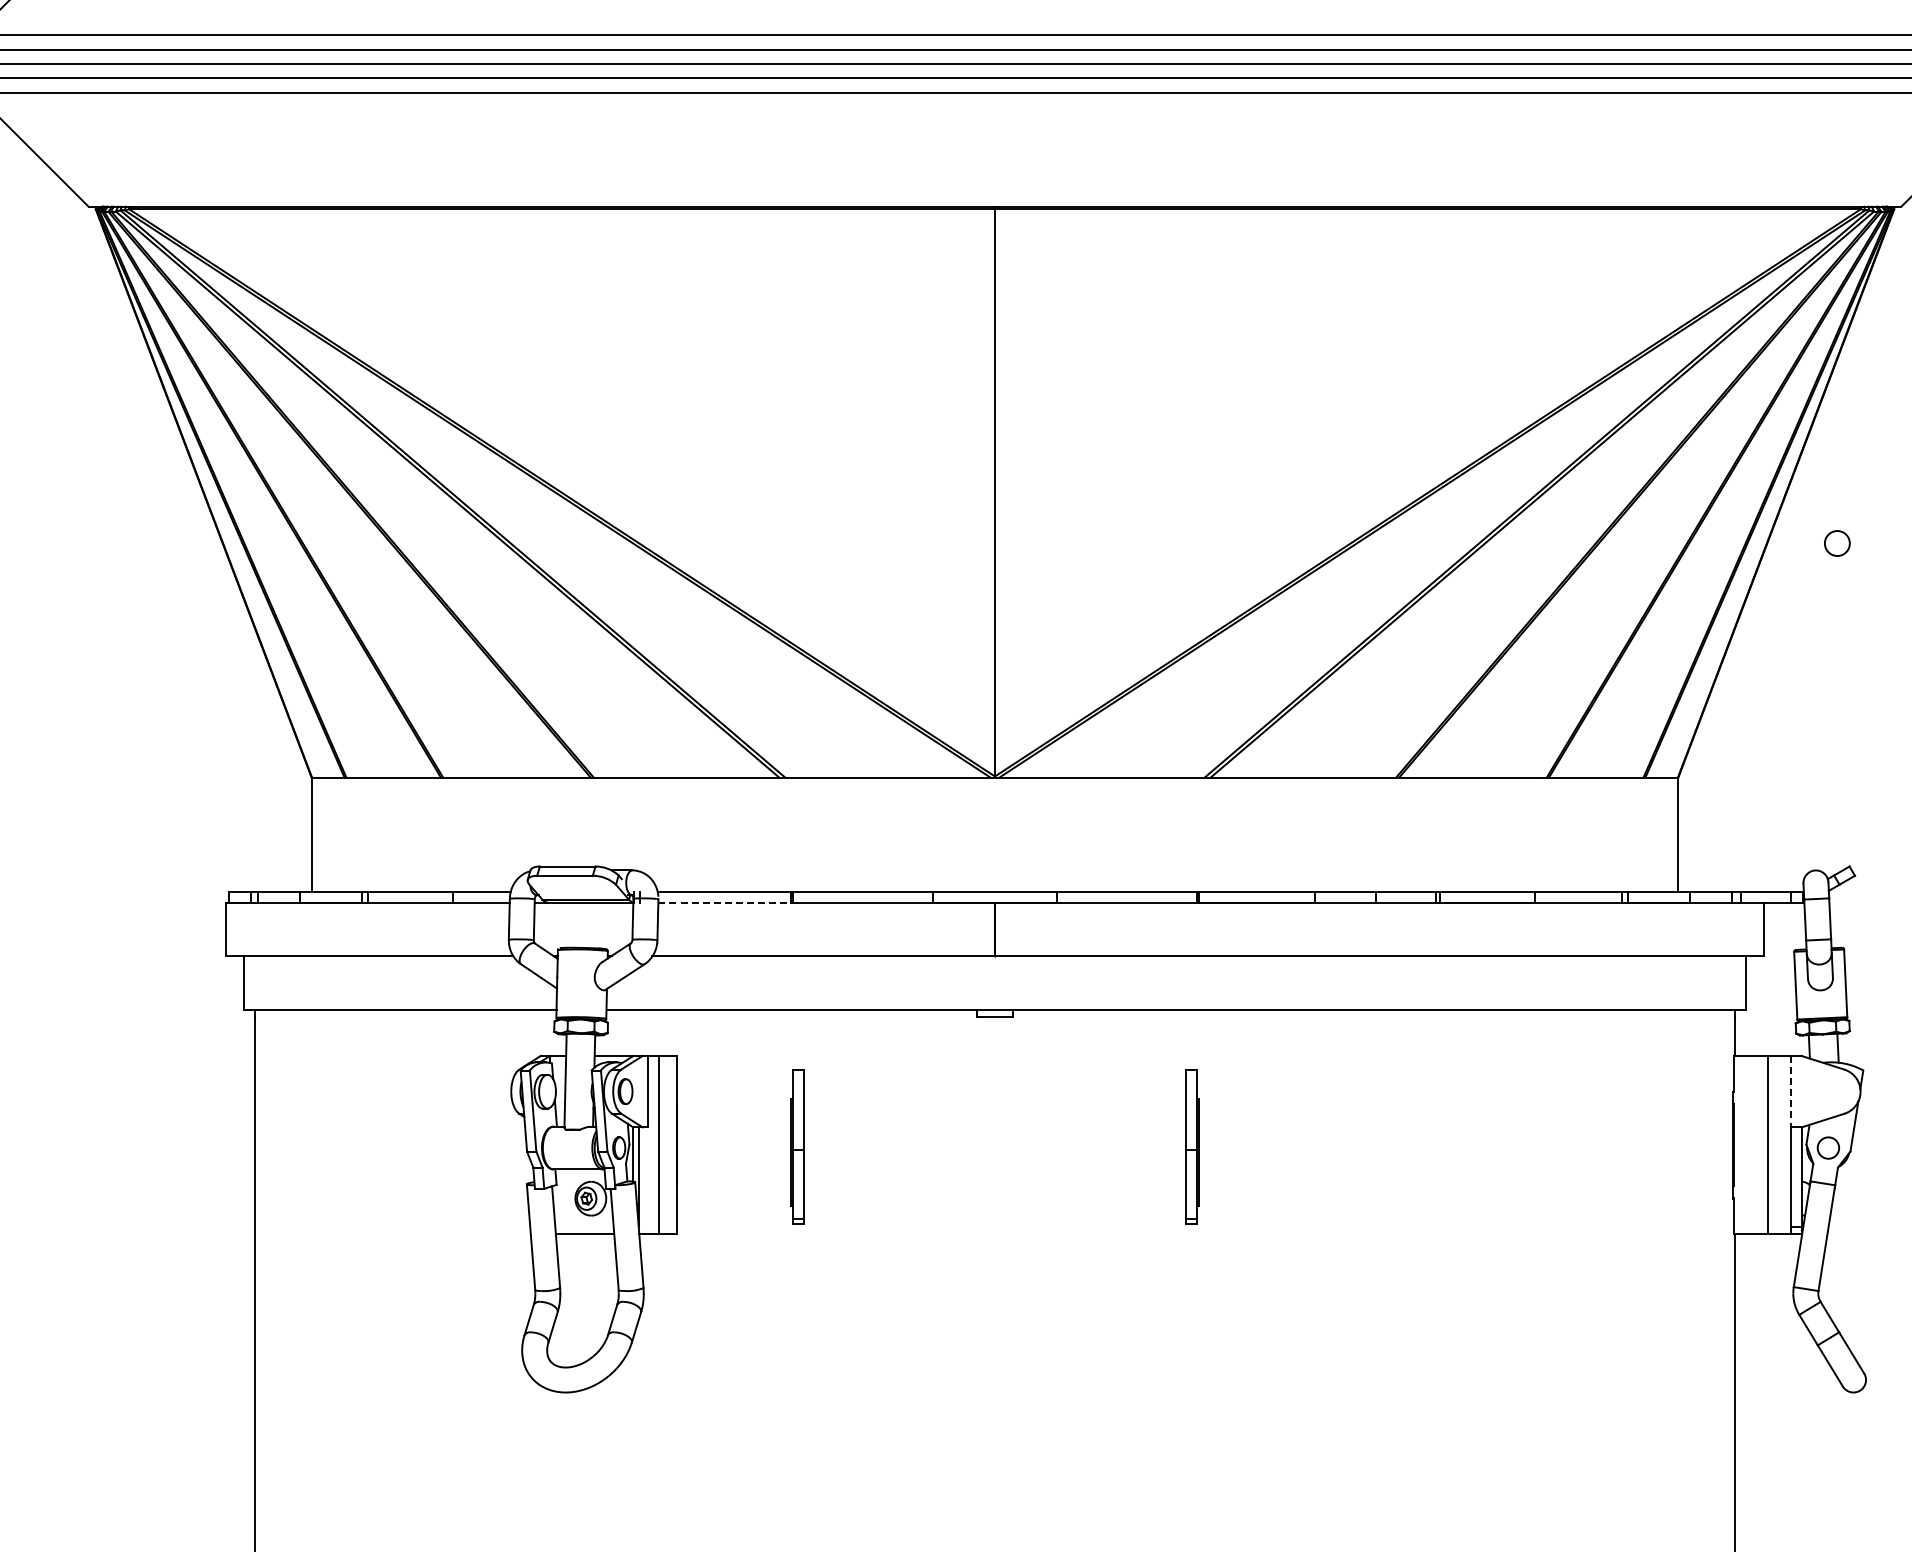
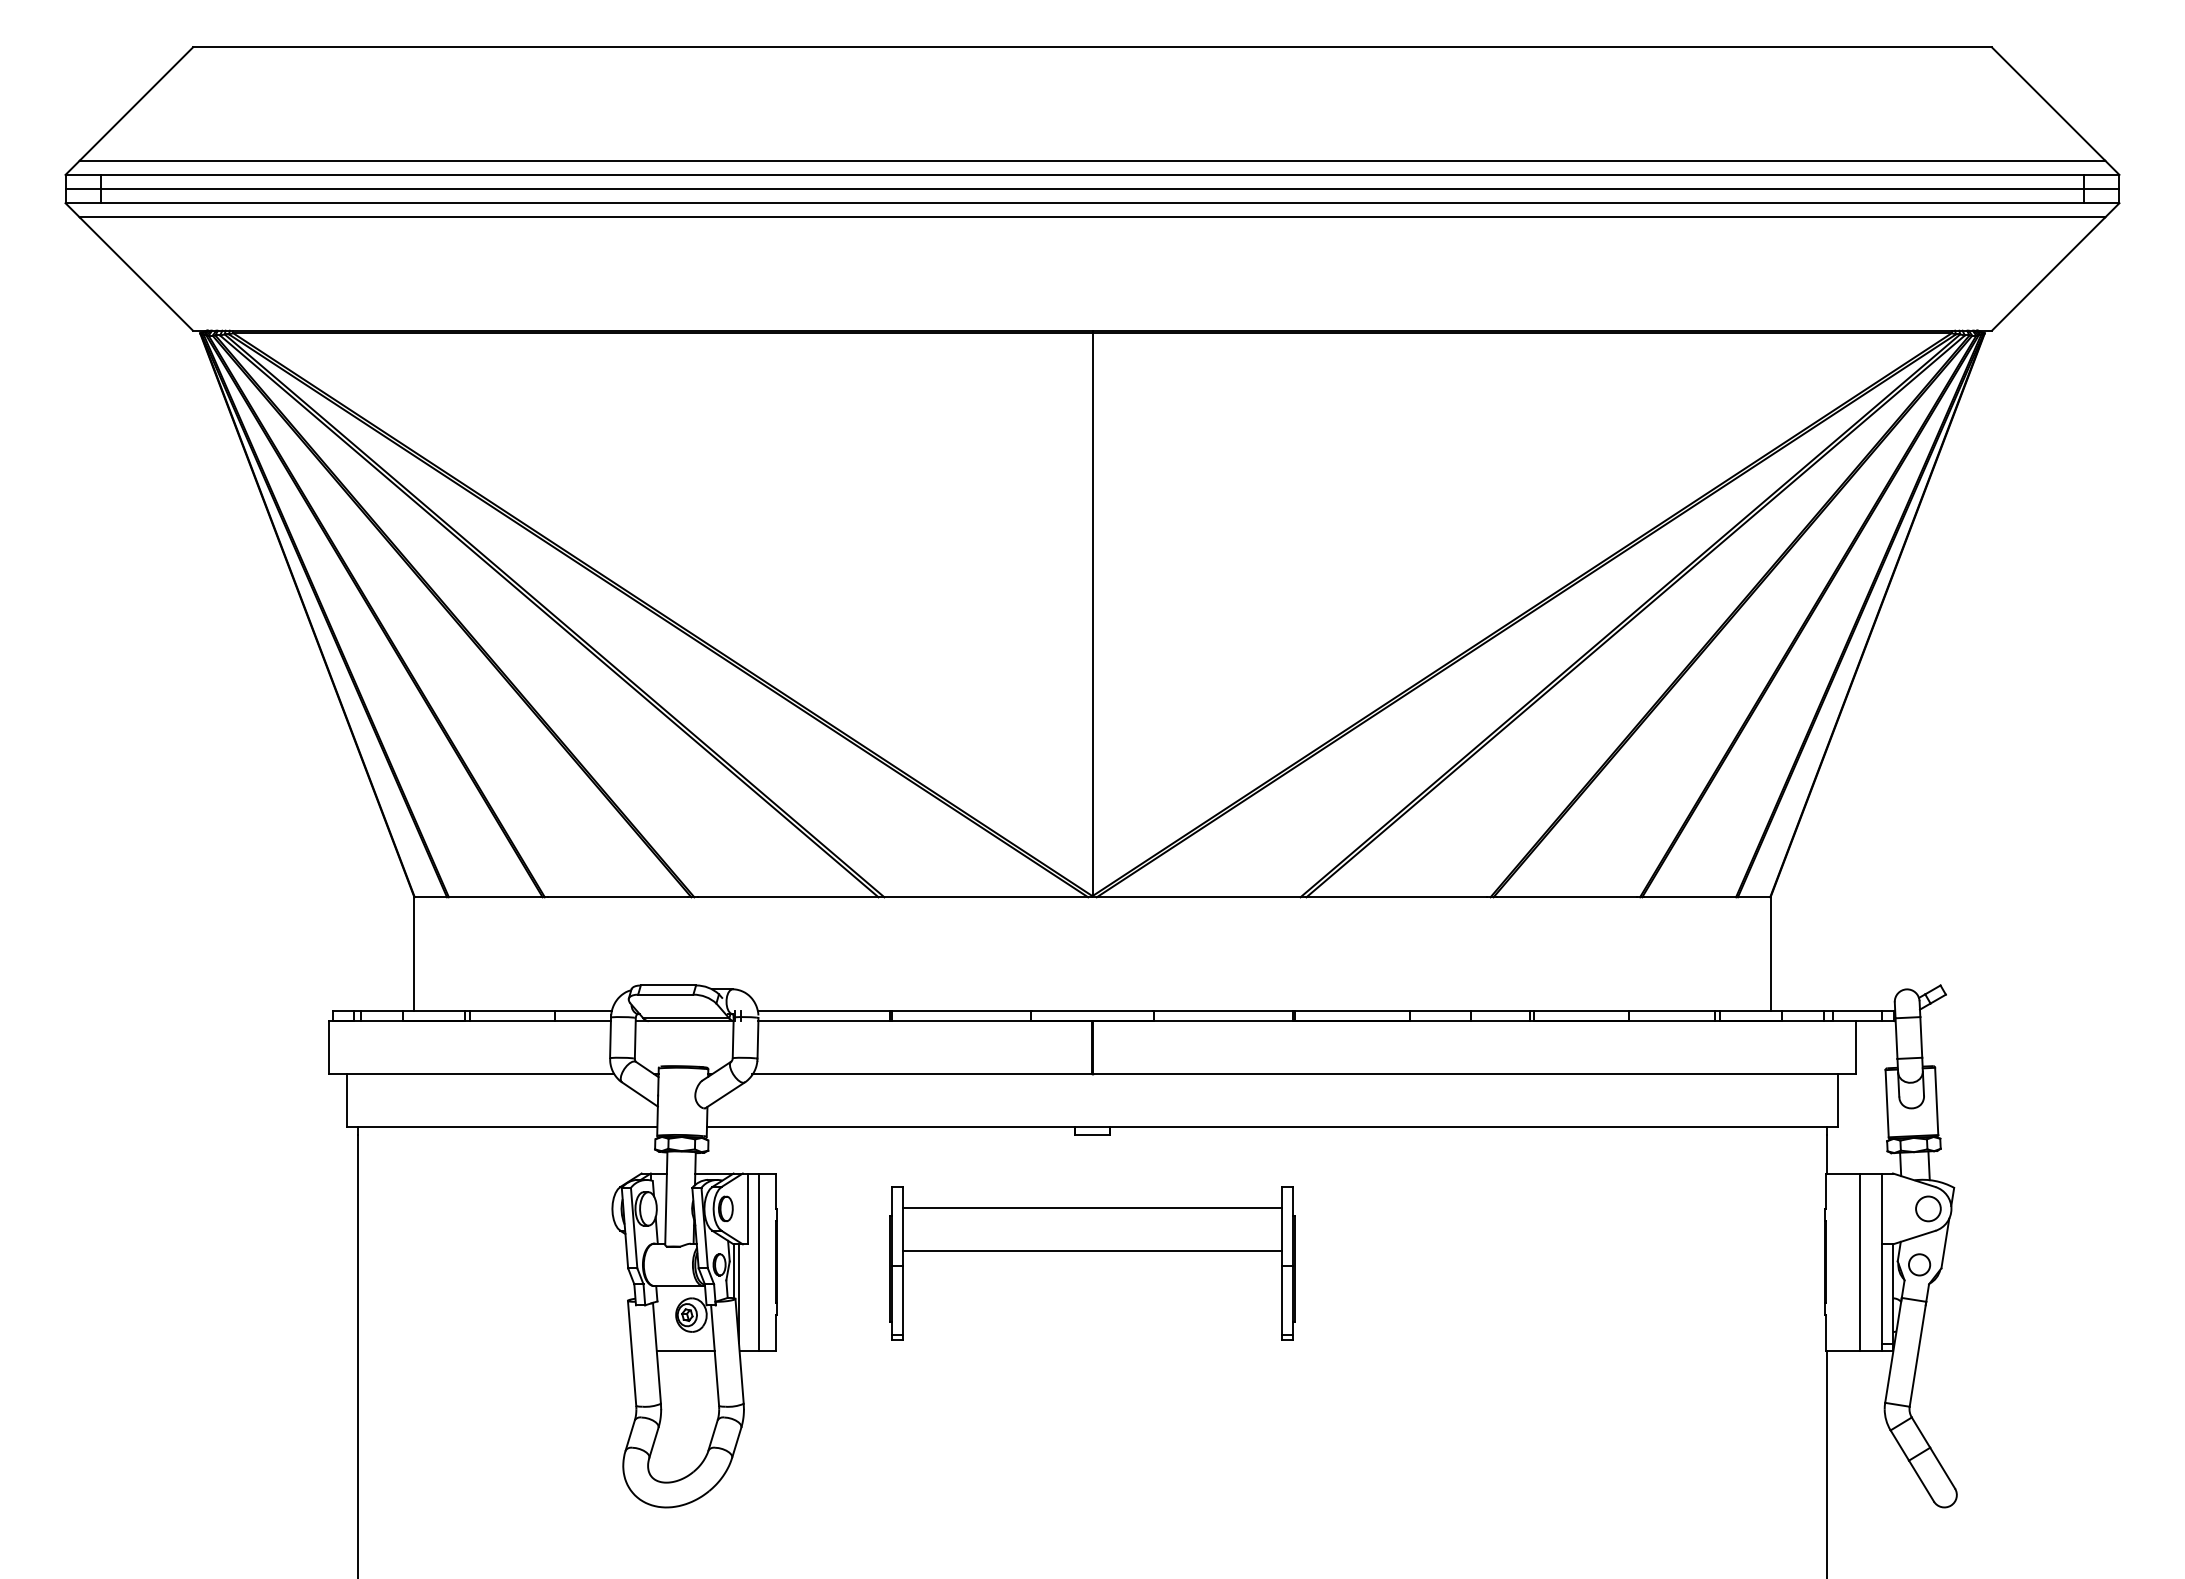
circle: (1837, 543) -> (1928, 1208), moved
line: (724, 902) -> (824, 1021), dashed -> solid
line: (994, 1091) -> (1092, 1208), added
line: (1791, 1092) -> (1882, 1209), dashed -> solid
line: (994, 1133) -> (1092, 1250), added

